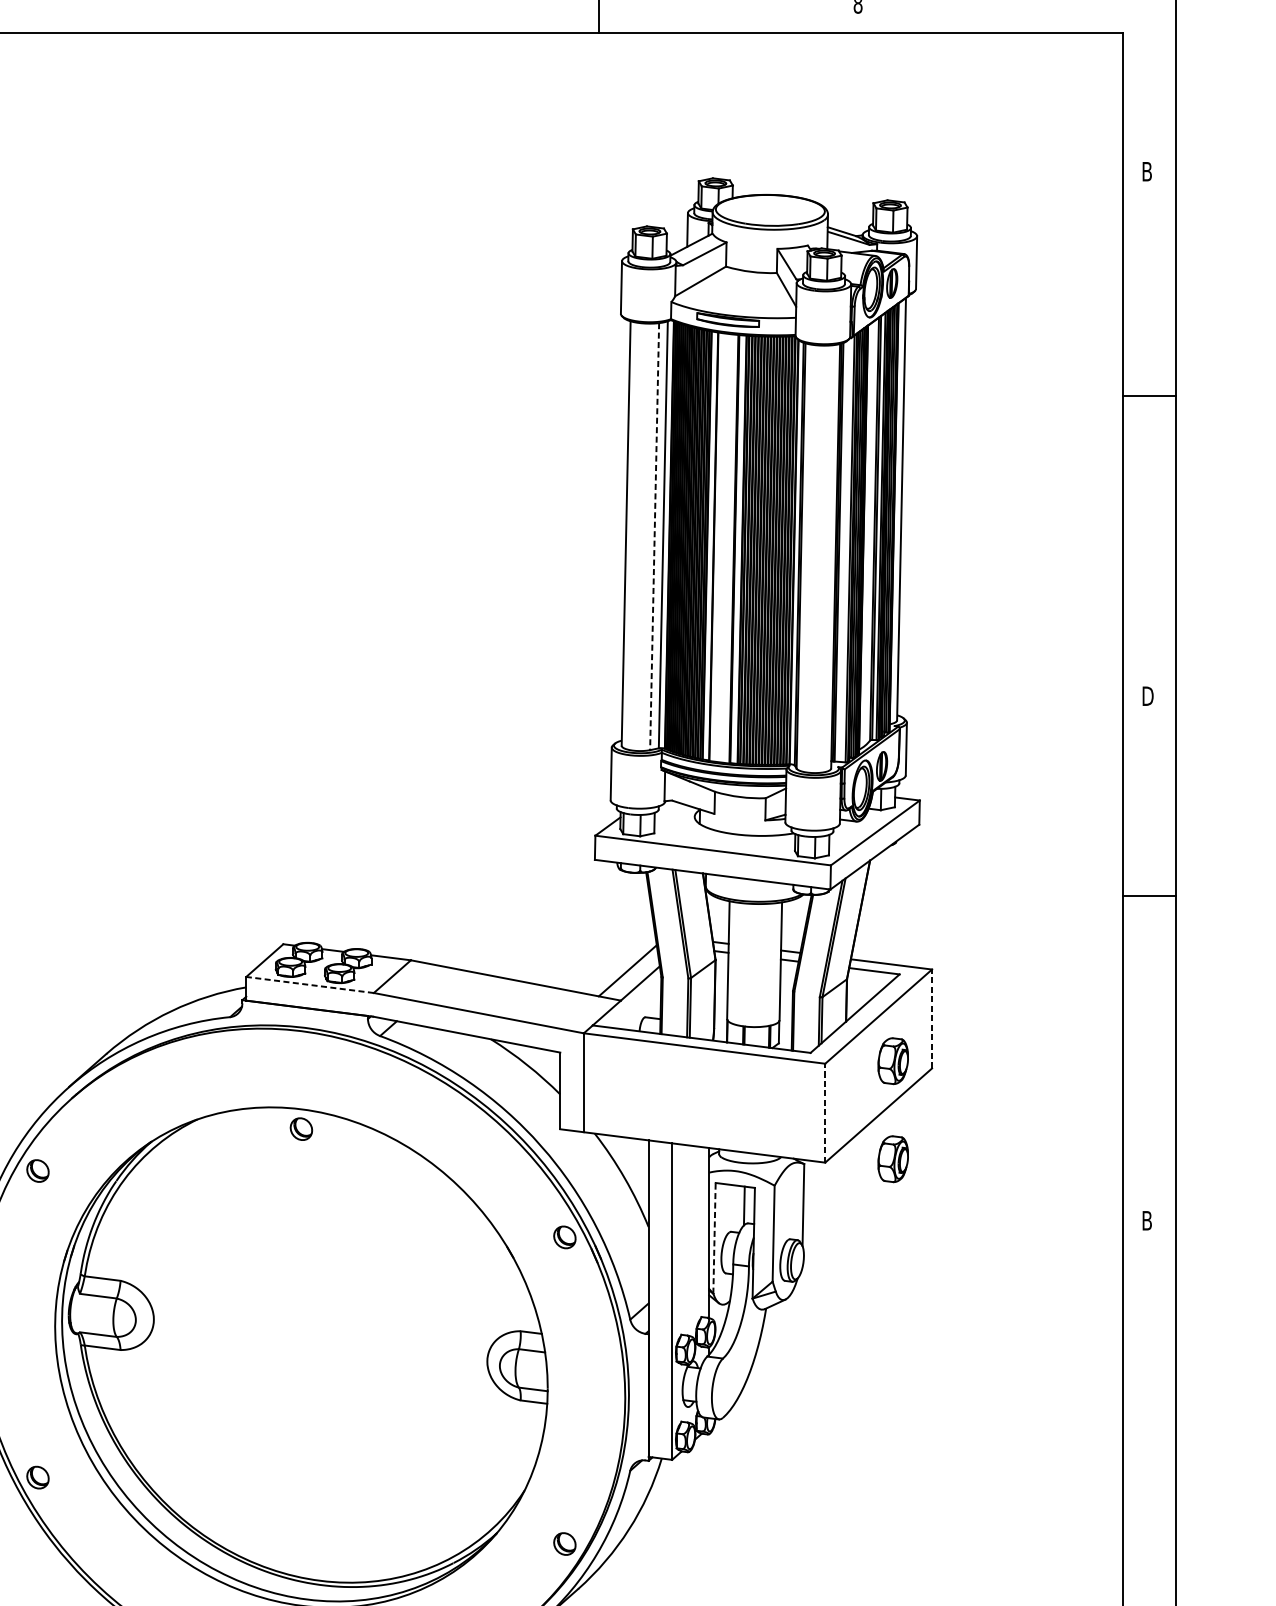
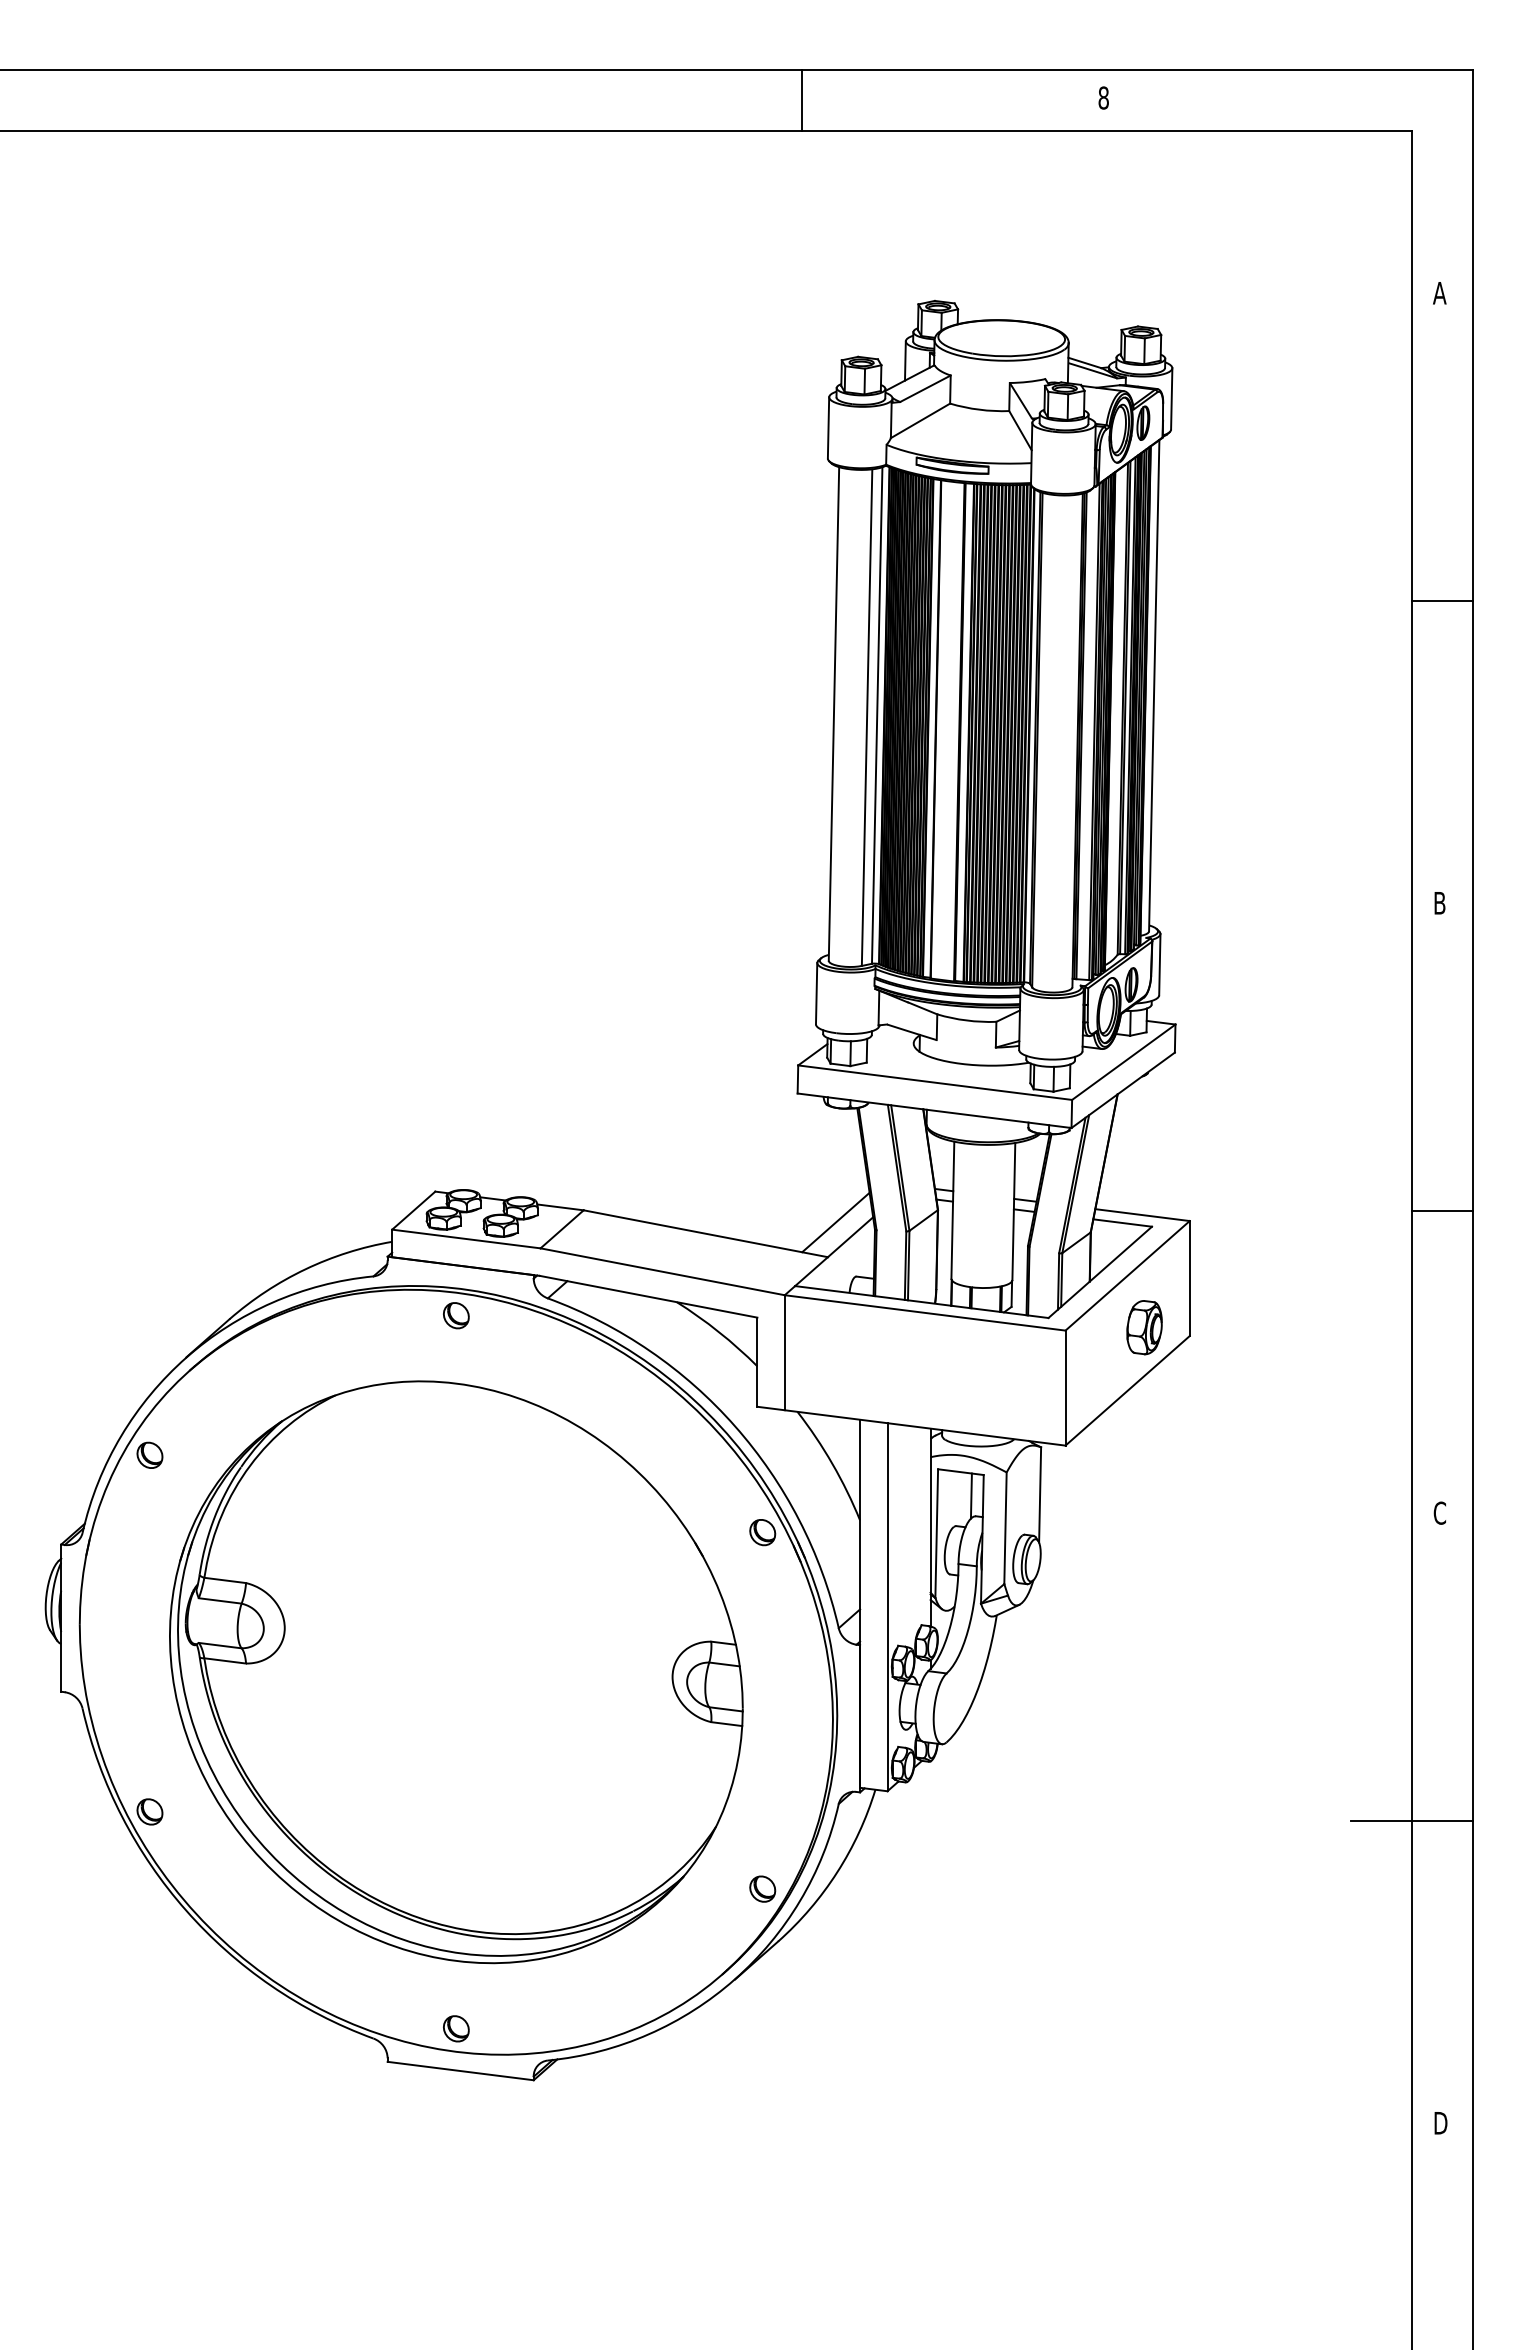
text: (1146, 171) -> (1439, 293), B -> A
line: (1149, 396) -> (1442, 601), moved
line: (654, 537) -> (867, 718), dashed -> solid
text: (1148, 696) -> (1441, 903), D -> B
line: (1149, 895) -> (1442, 1211), moved
line: (310, 985) -> (466, 1239), dashed -> solid
line: (931, 1018) -> (1189, 1278), dashed -> solid
line: (825, 1113) -> (1065, 1388), dashed -> solid
part: (301, 1129) -> (456, 1315), moved
part: (893, 1159) -> (1144, 1441), removed
text: (1146, 1220) -> (1439, 1512), B -> C
line: (714, 1238) -> (936, 1533), dashed -> solid
line: (1123, 1485) -> (1412, 1821), added

